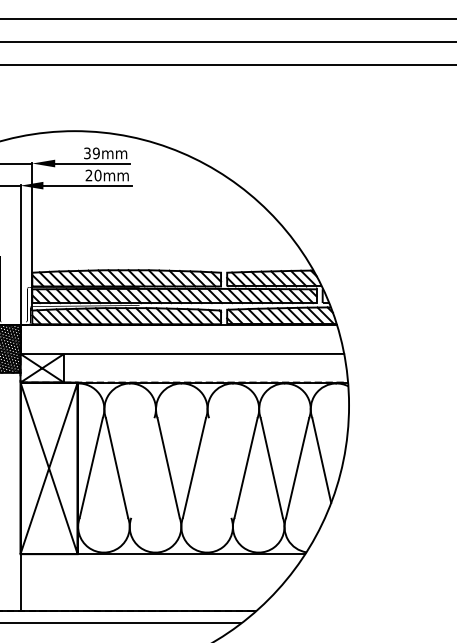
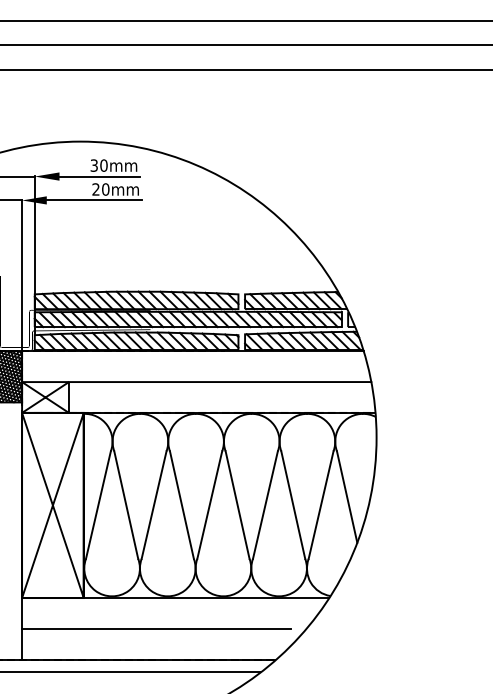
text: (95, 153) -> (103, 165), 39mm -> 30mm
line: (142, 467) -> (153, 504), added
line: (220, 467) -> (237, 504), added
line: (145, 582) -> (156, 628), added

